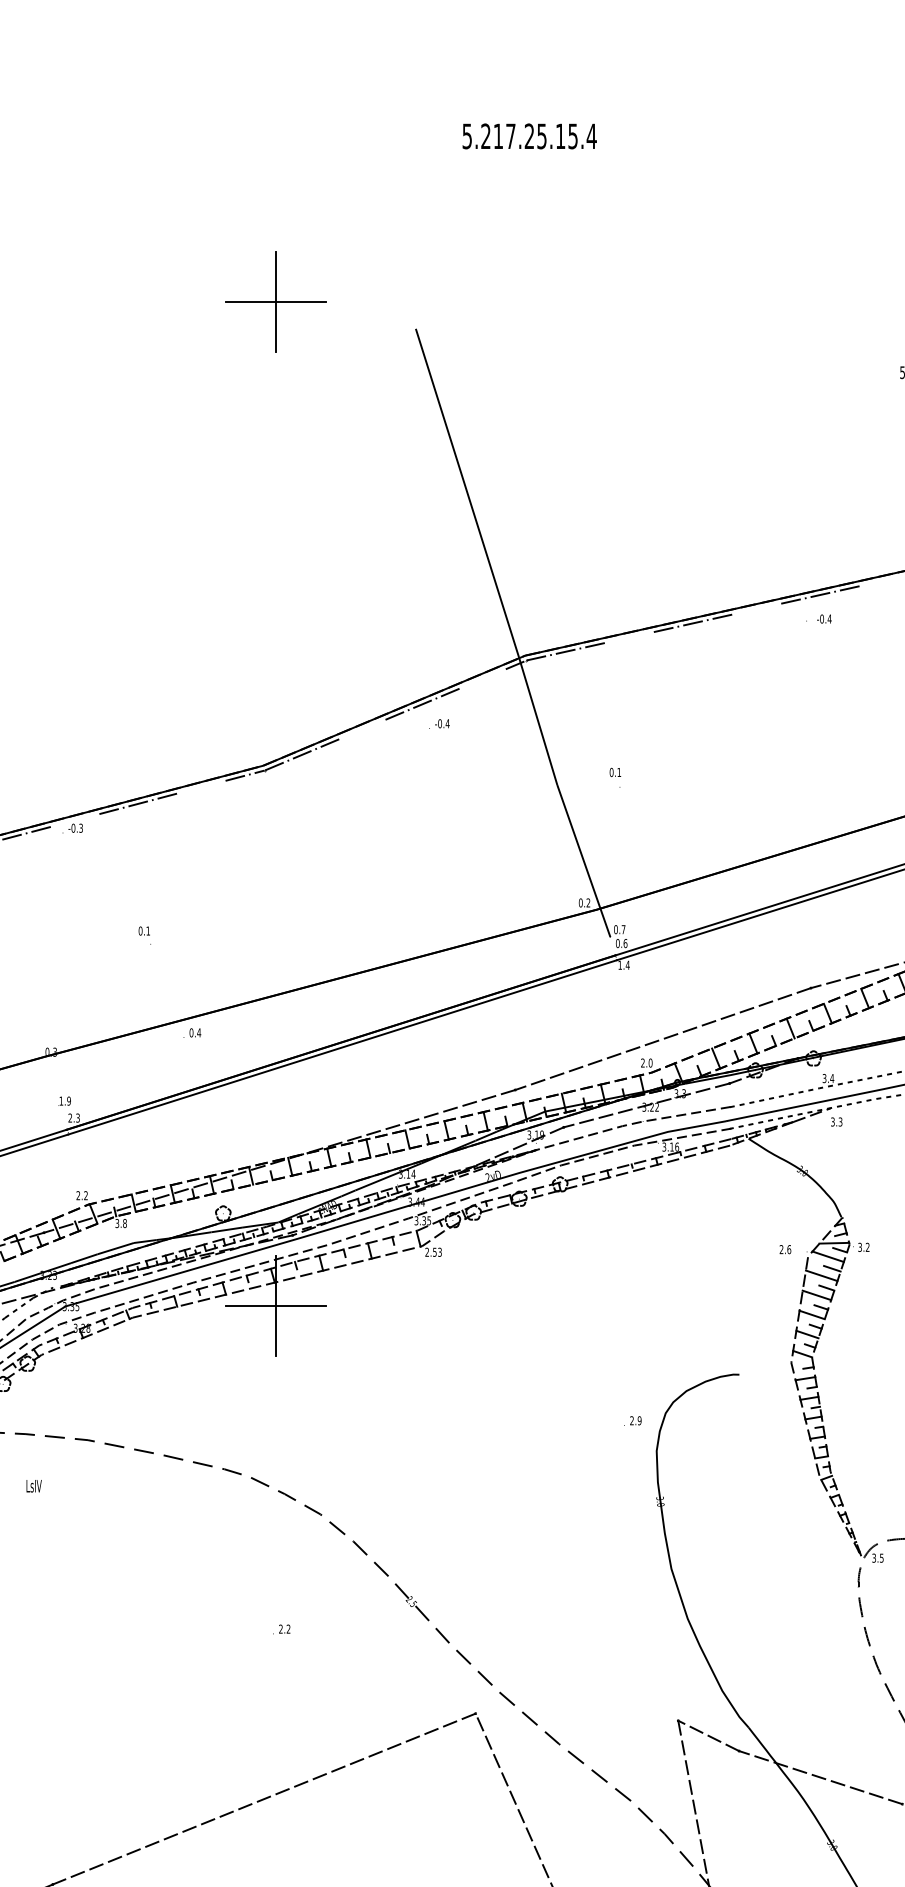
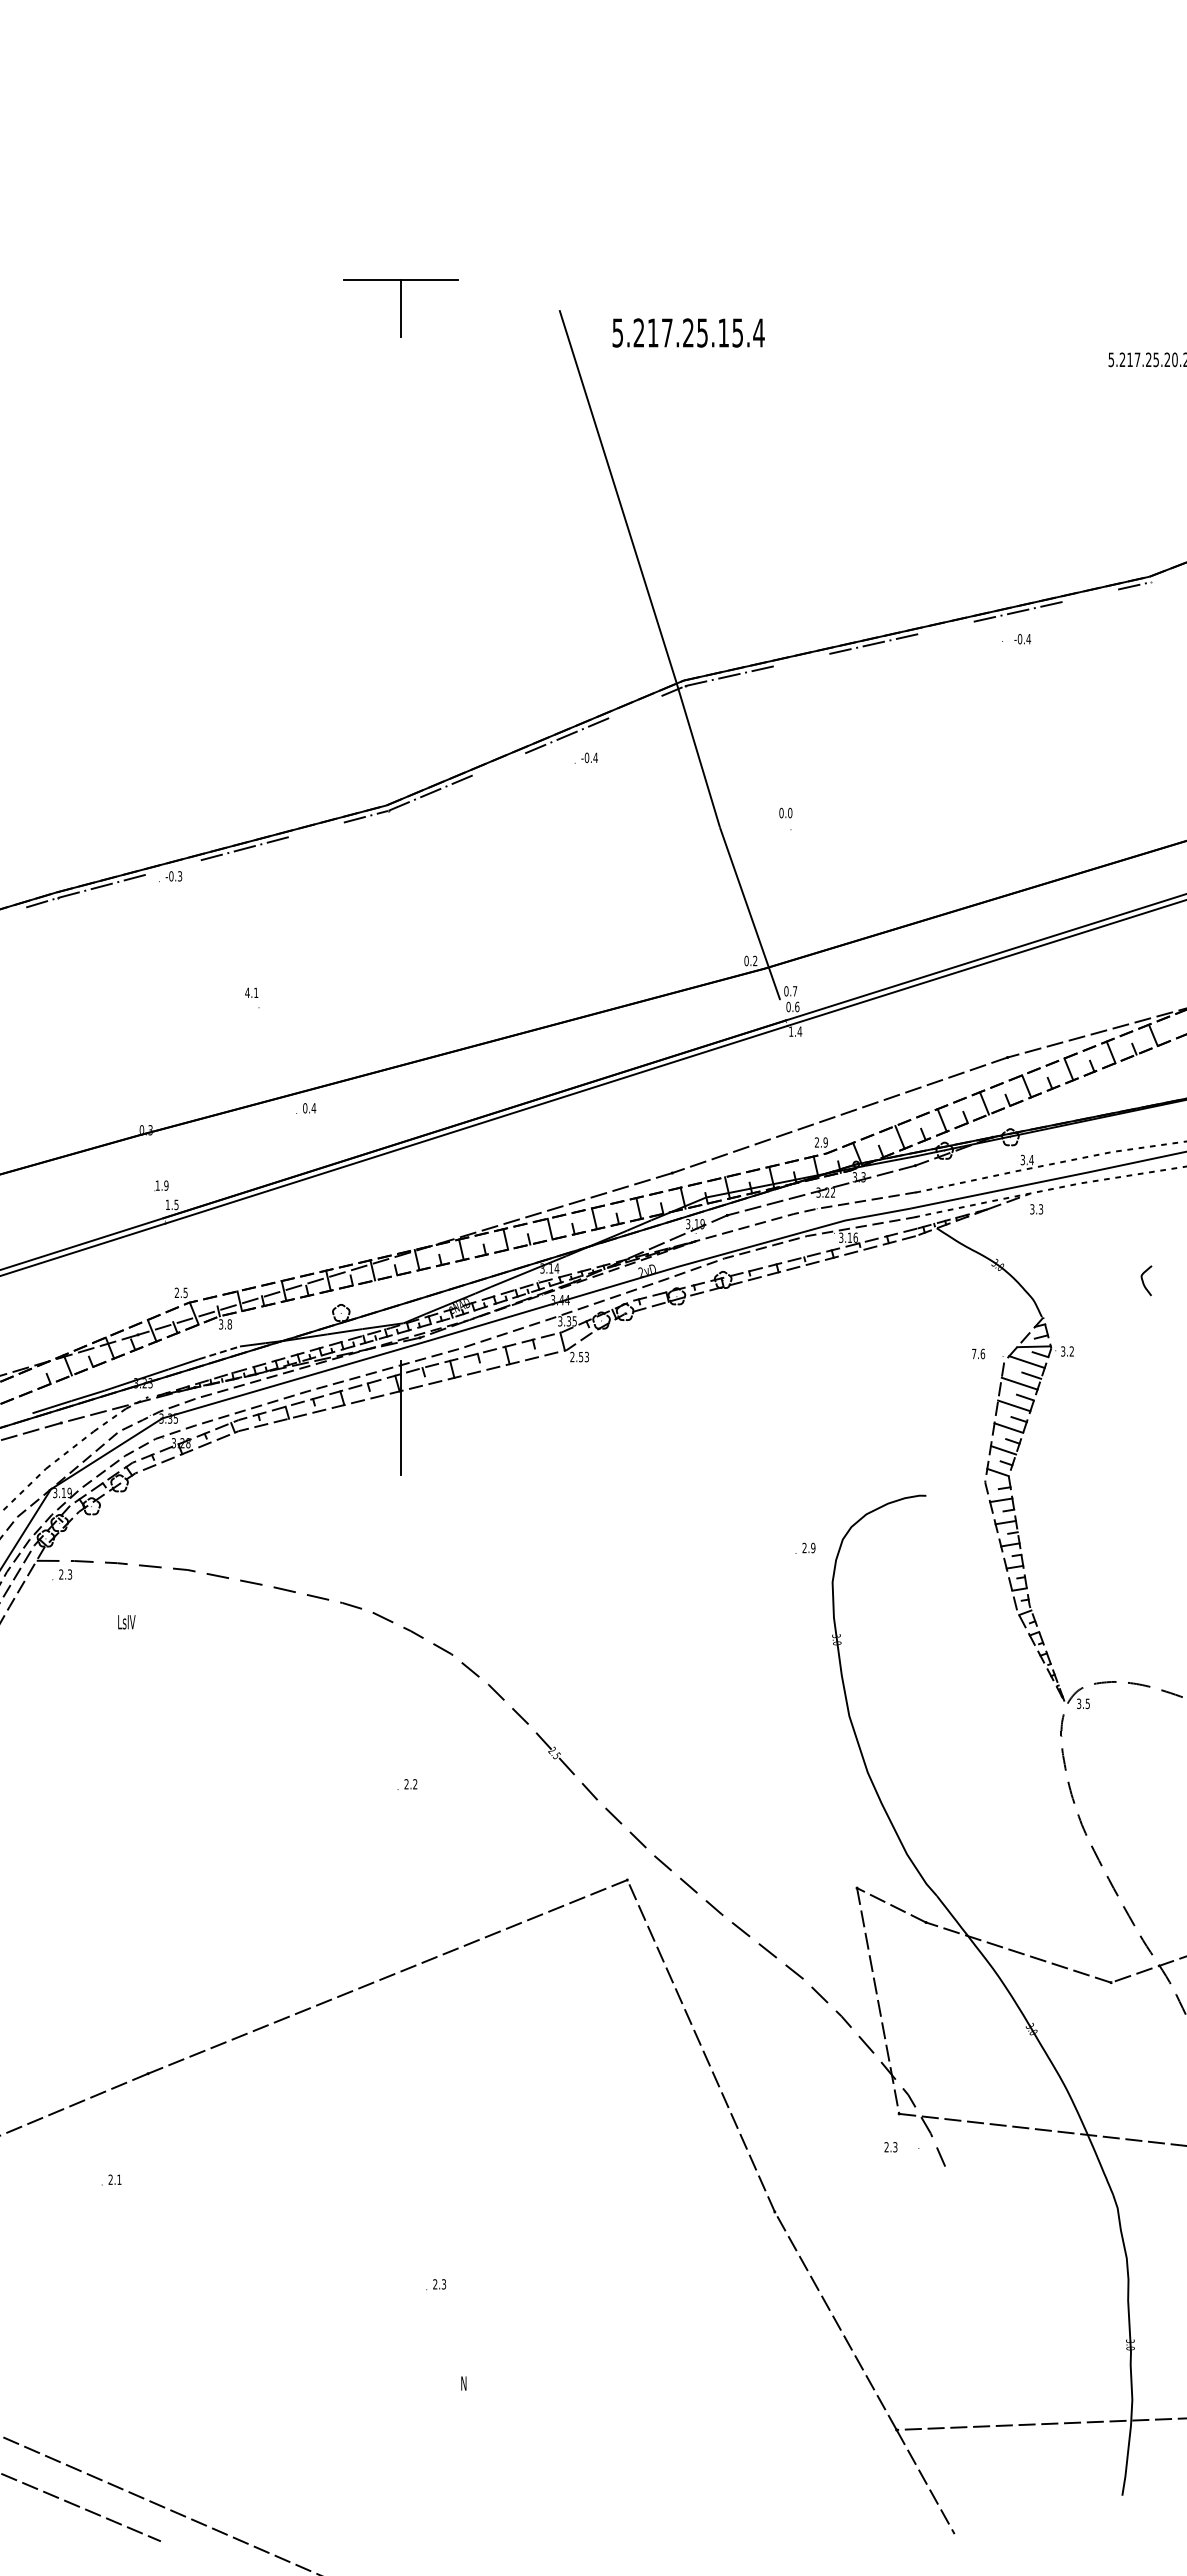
text: (529, 135) -> (688, 332), moved
line: (276, 276) -> (401, 250), removed
text: (619, 771) -> (790, 812), 0.1 -> 0.0
text: (140, 930) -> (247, 992), 0.1 -> 4.1
text: (650, 1063) -> (825, 1142), 2.0 -> 2.9
text: (73, 1117) -> (171, 1204), 2.3 -> 1.5
text: (85, 1195) -> (185, 1292), 2.2 -> 2.5
line: (115, 1248) -> (219, 1352), solid -> dashed
text: (781, 1249) -> (974, 1353), 2.6 -> 7.6
line: (275, 1305) -> (400, 1417), removed

